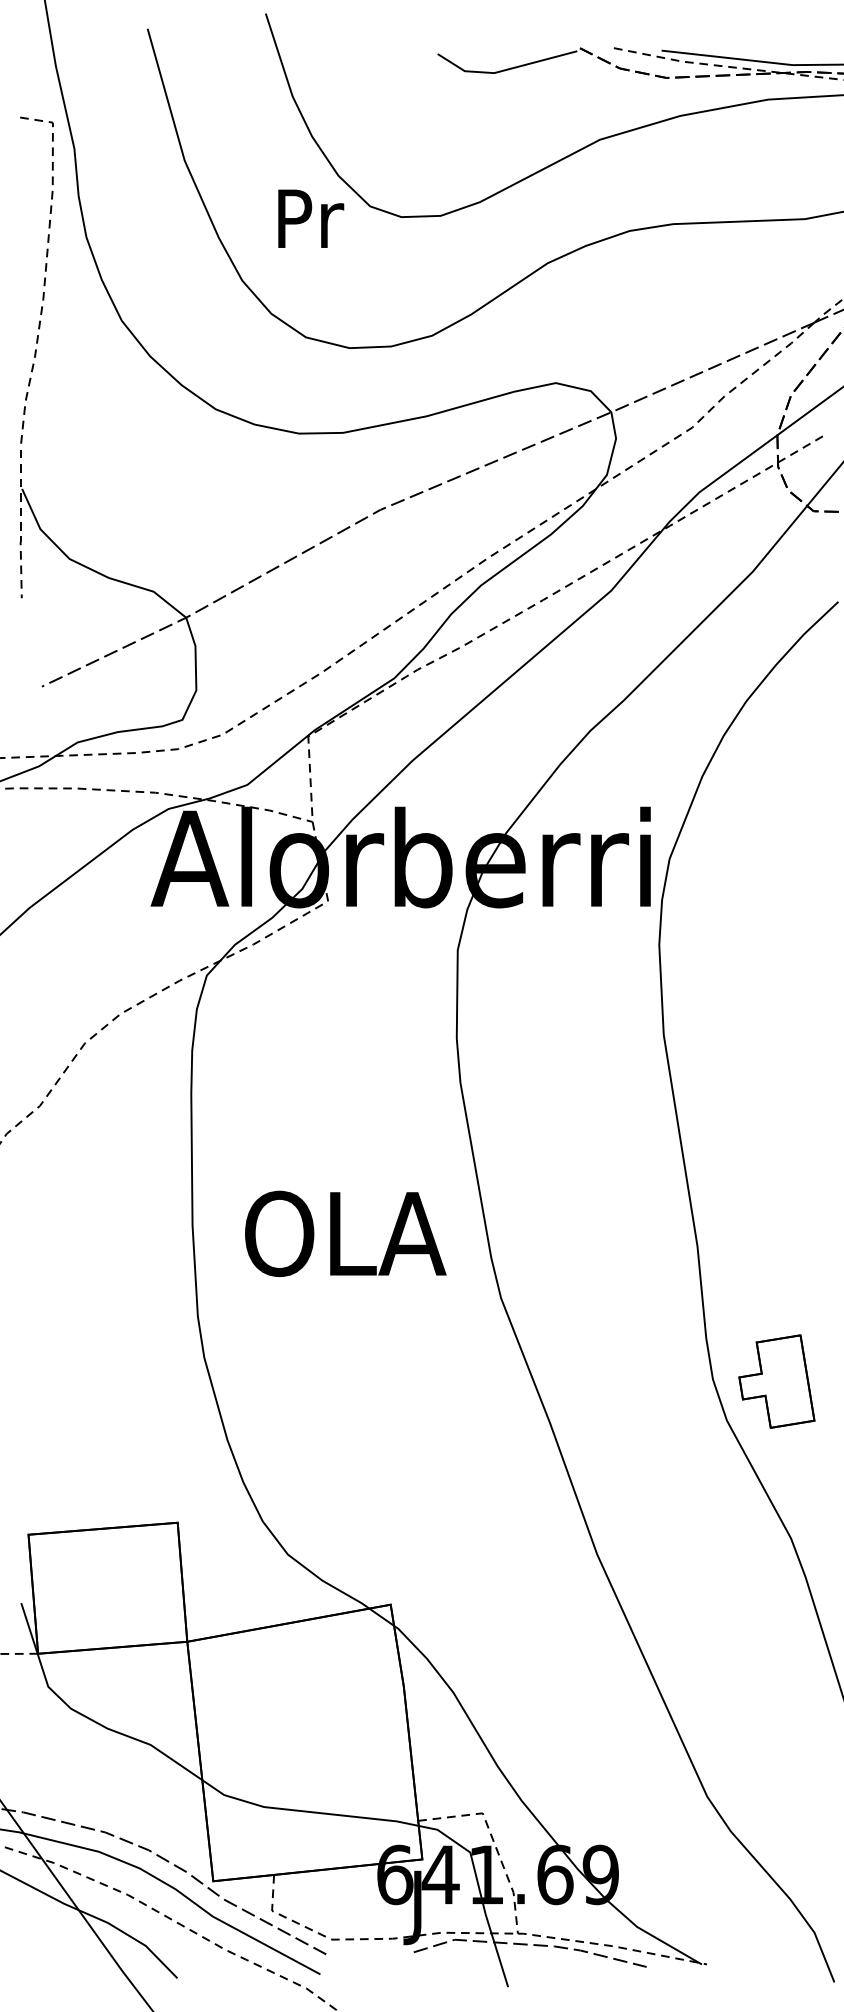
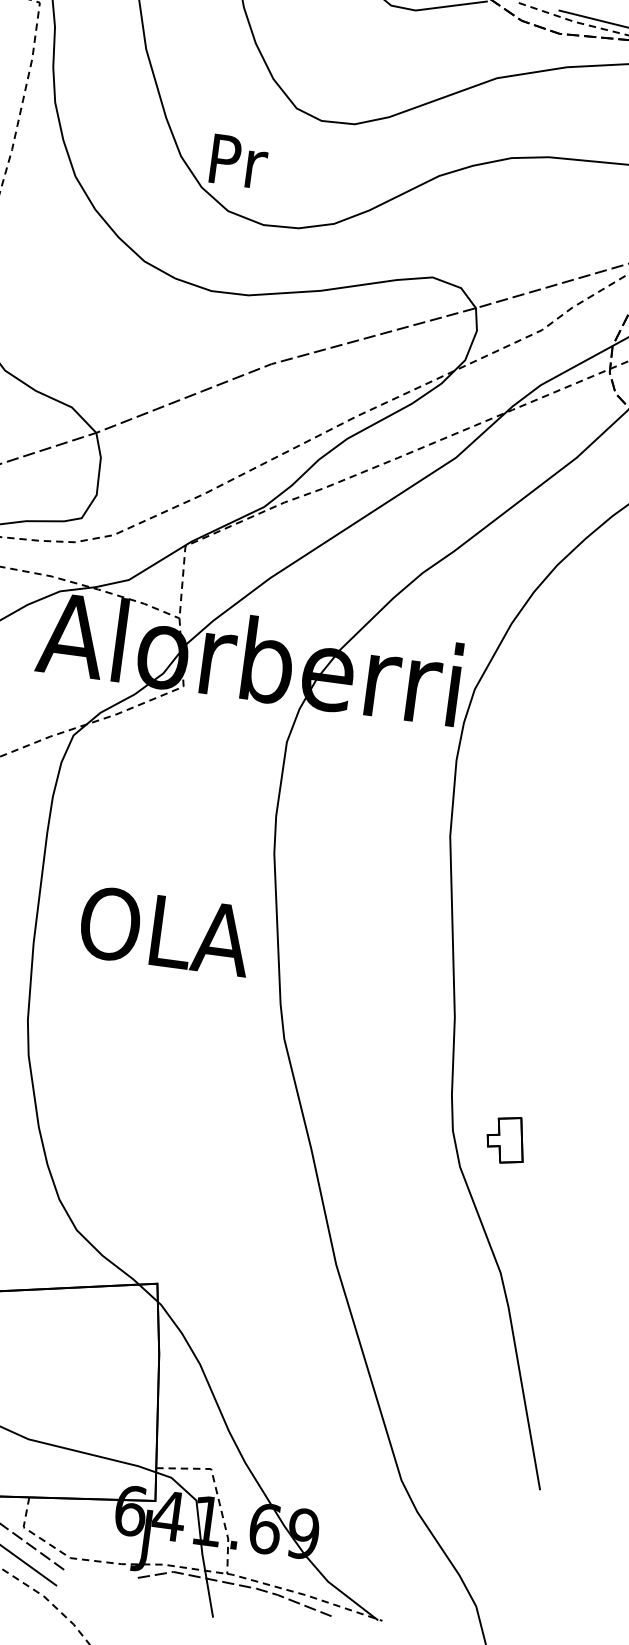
text: (311, 218) -> (239, 161), moved
text: (345, 1233) -> (165, 931), moved
part: (776, 1381) -> (506, 1139), size x0.6

